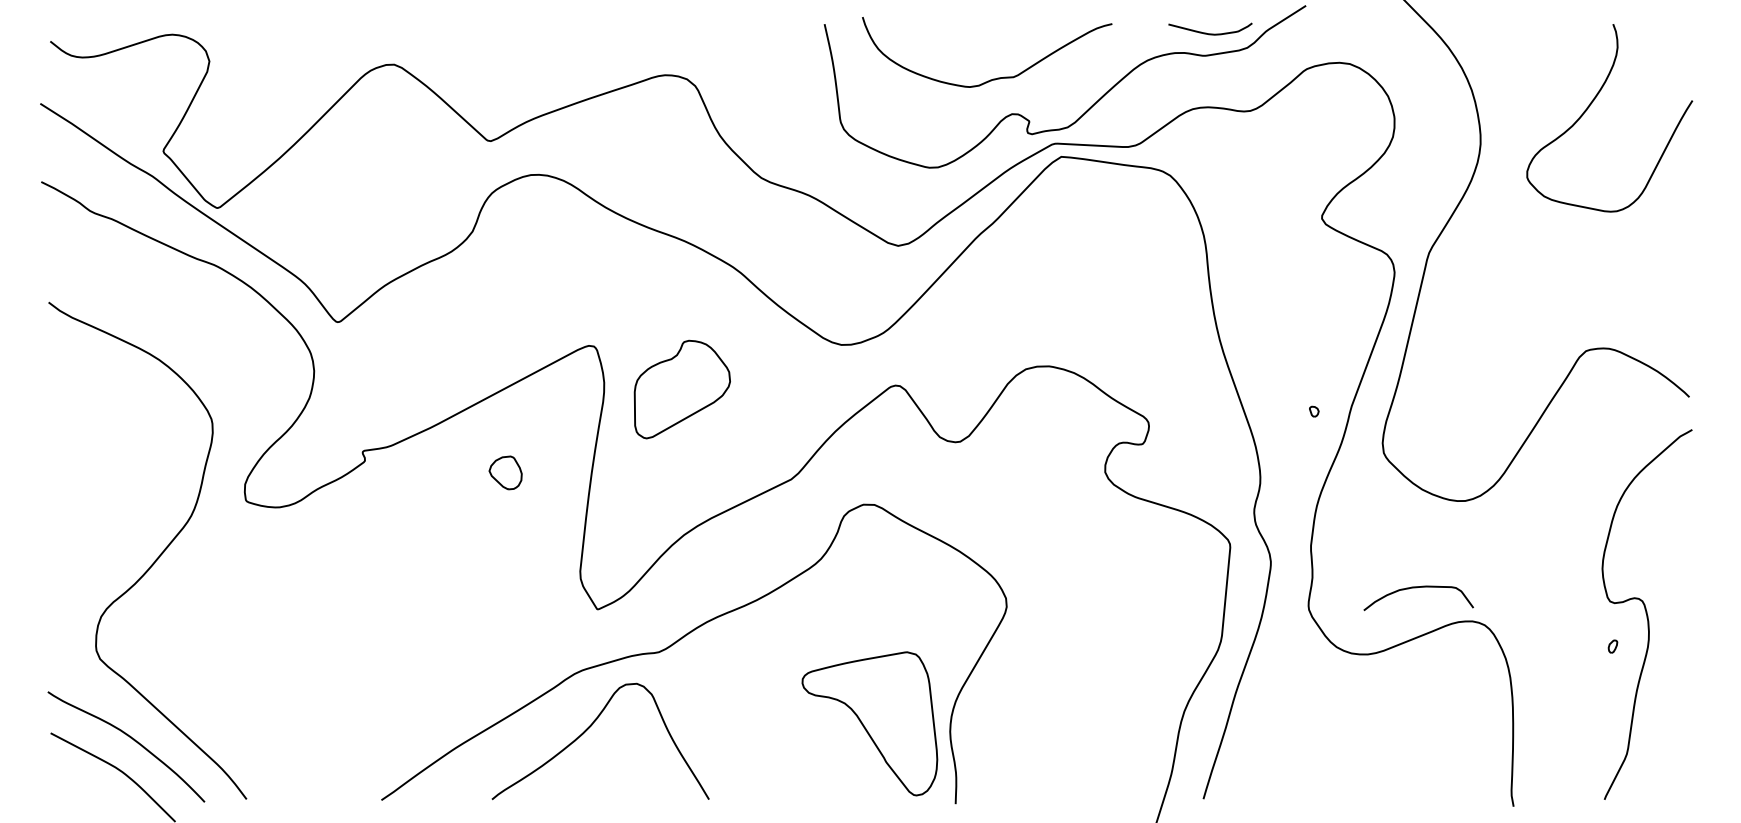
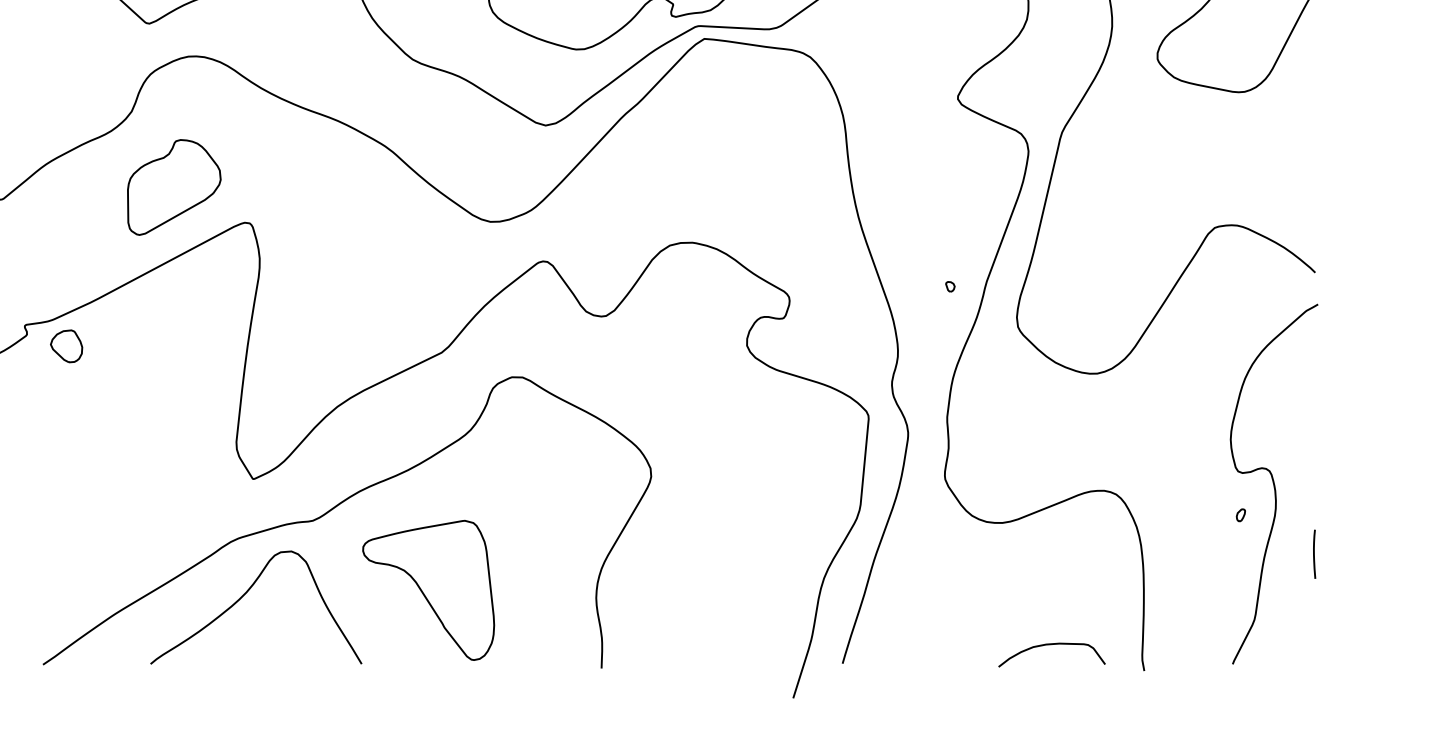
part: (681, 389) -> (173, 187), moved
part: (505, 472) -> (66, 345), moved
curve: (1416, 588) -> (1049, 645), moved
line: (1688, 686) -> (1314, 554), added
part: (869, 723) -> (428, 590), moved

